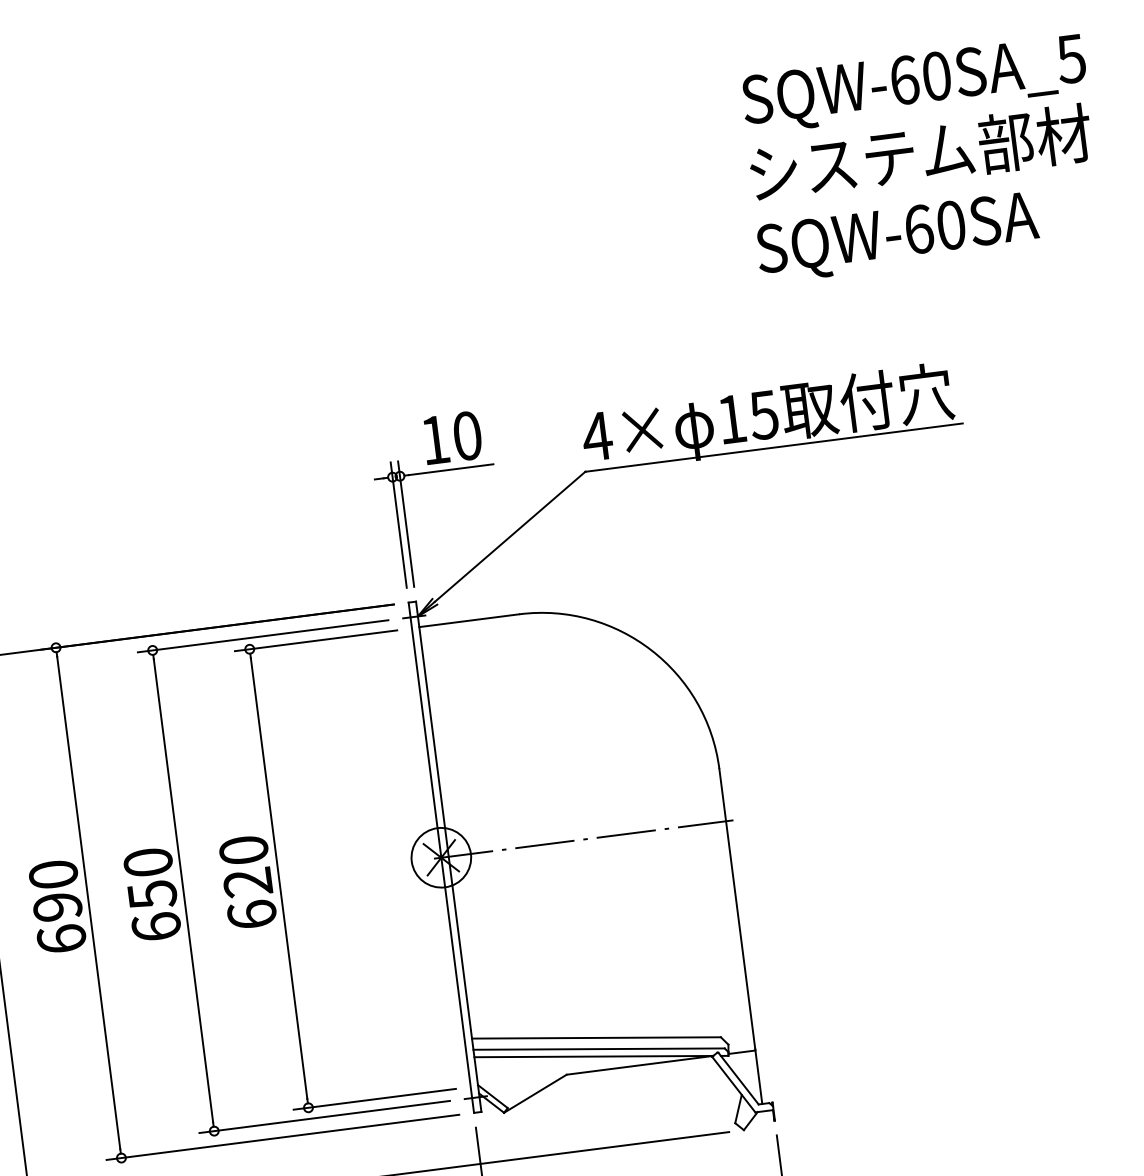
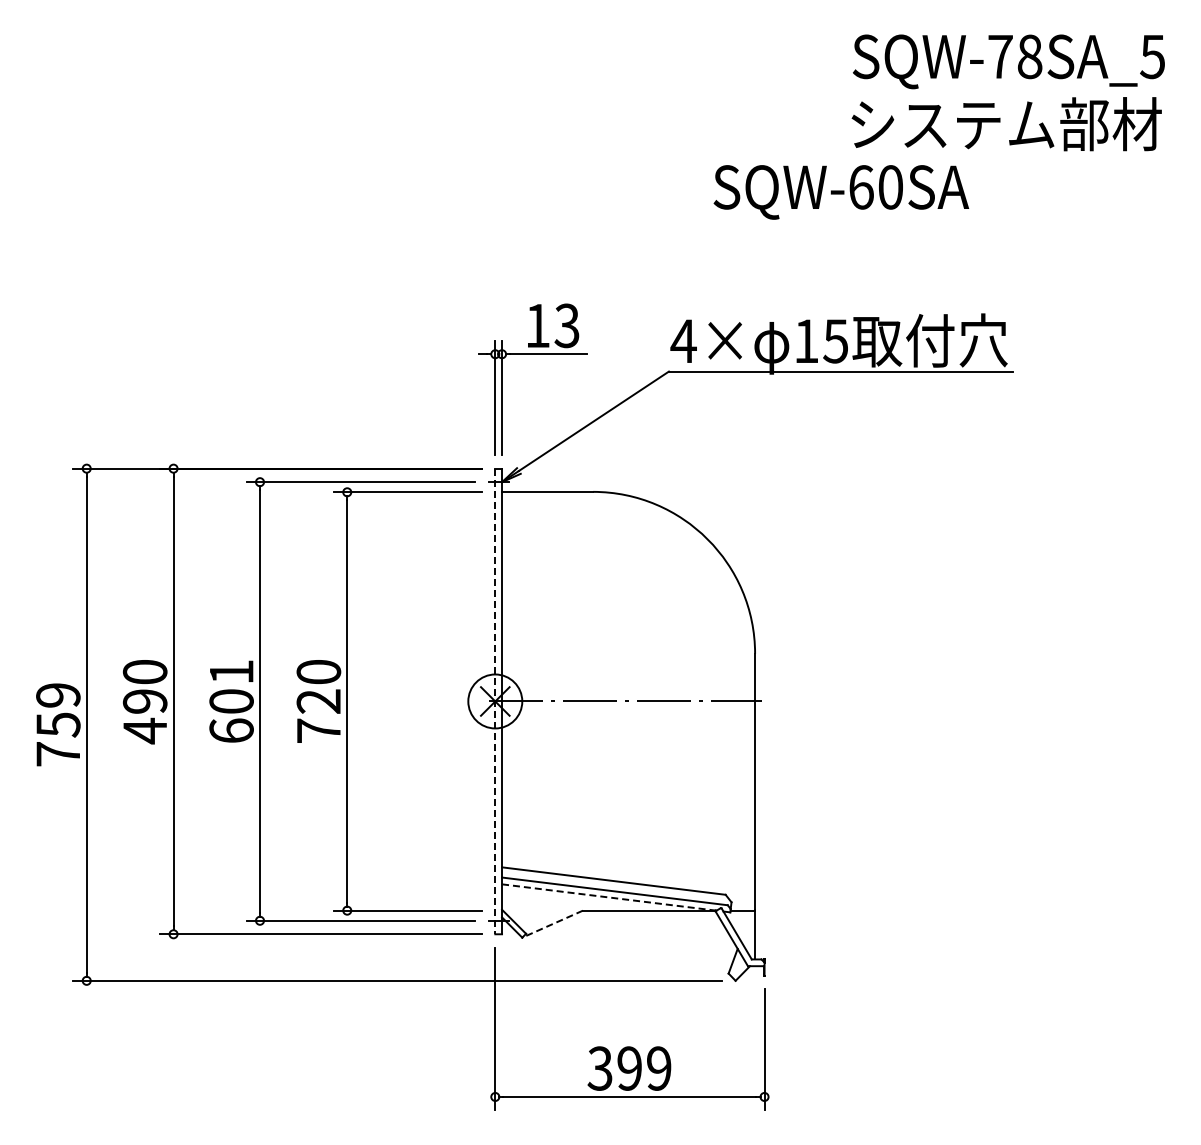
text: (920, 77) -> (1015, 56), SQW-60SA_5 -> SQW-78SA_5
text: (897, 237) -> (841, 192), moved
text: (466, 435) -> (566, 325), 10 -> 13
line: (441, 857) -> (495, 701), solid -> dashed
text: (150, 879) -> (231, 687), 650 -> 601
text: (251, 914) -> (318, 730), 620 -> 720
text: (60, 938) -> (144, 730), 690 -> 490
line: (594, 1056) -> (609, 897), solid -> dashed
line: (535, 1094) -> (552, 924), solid -> dashed

